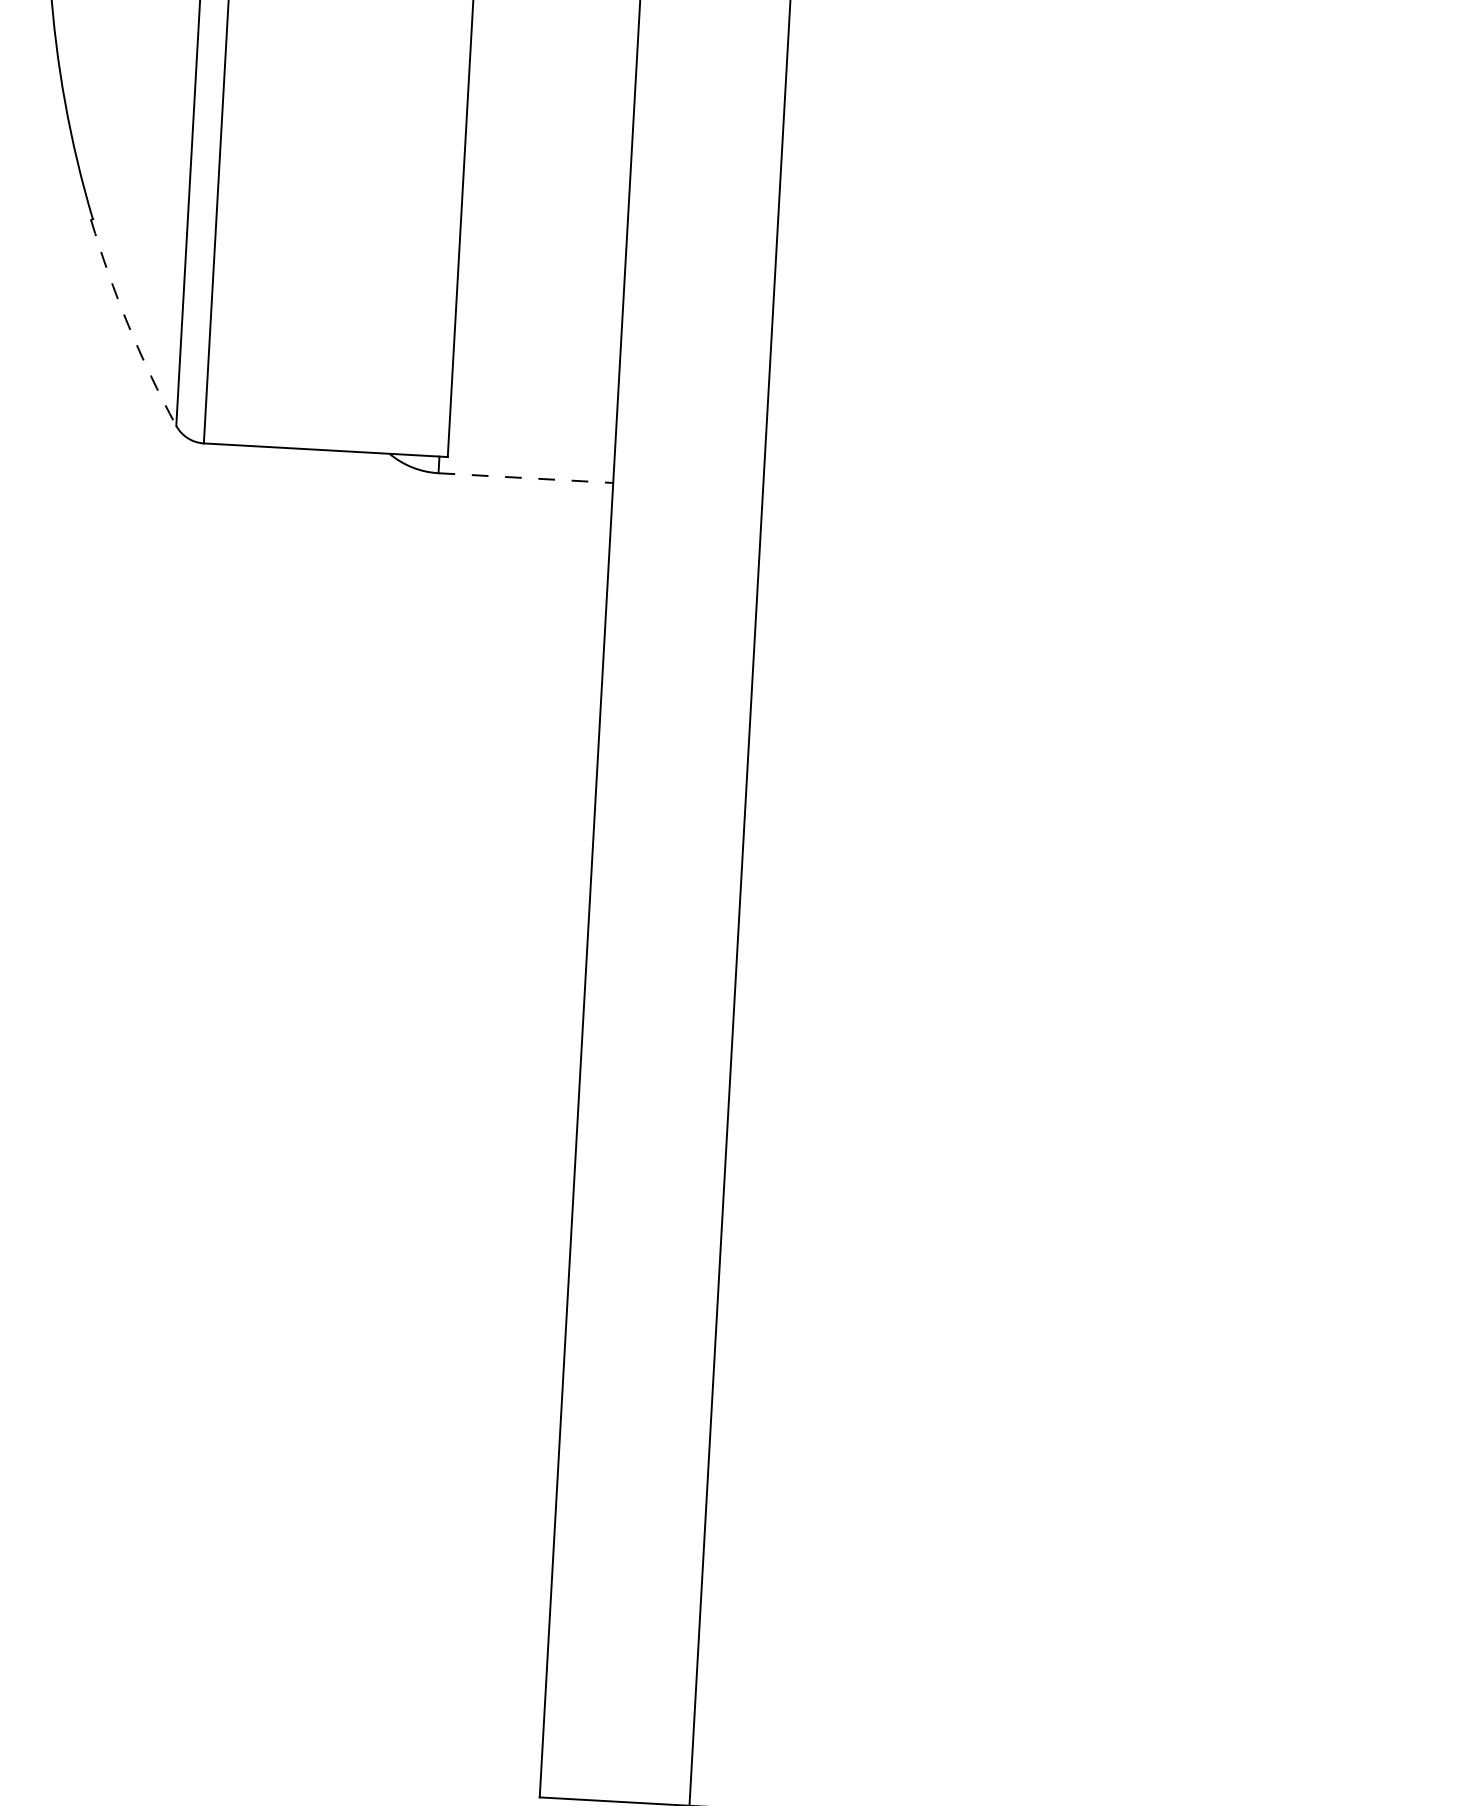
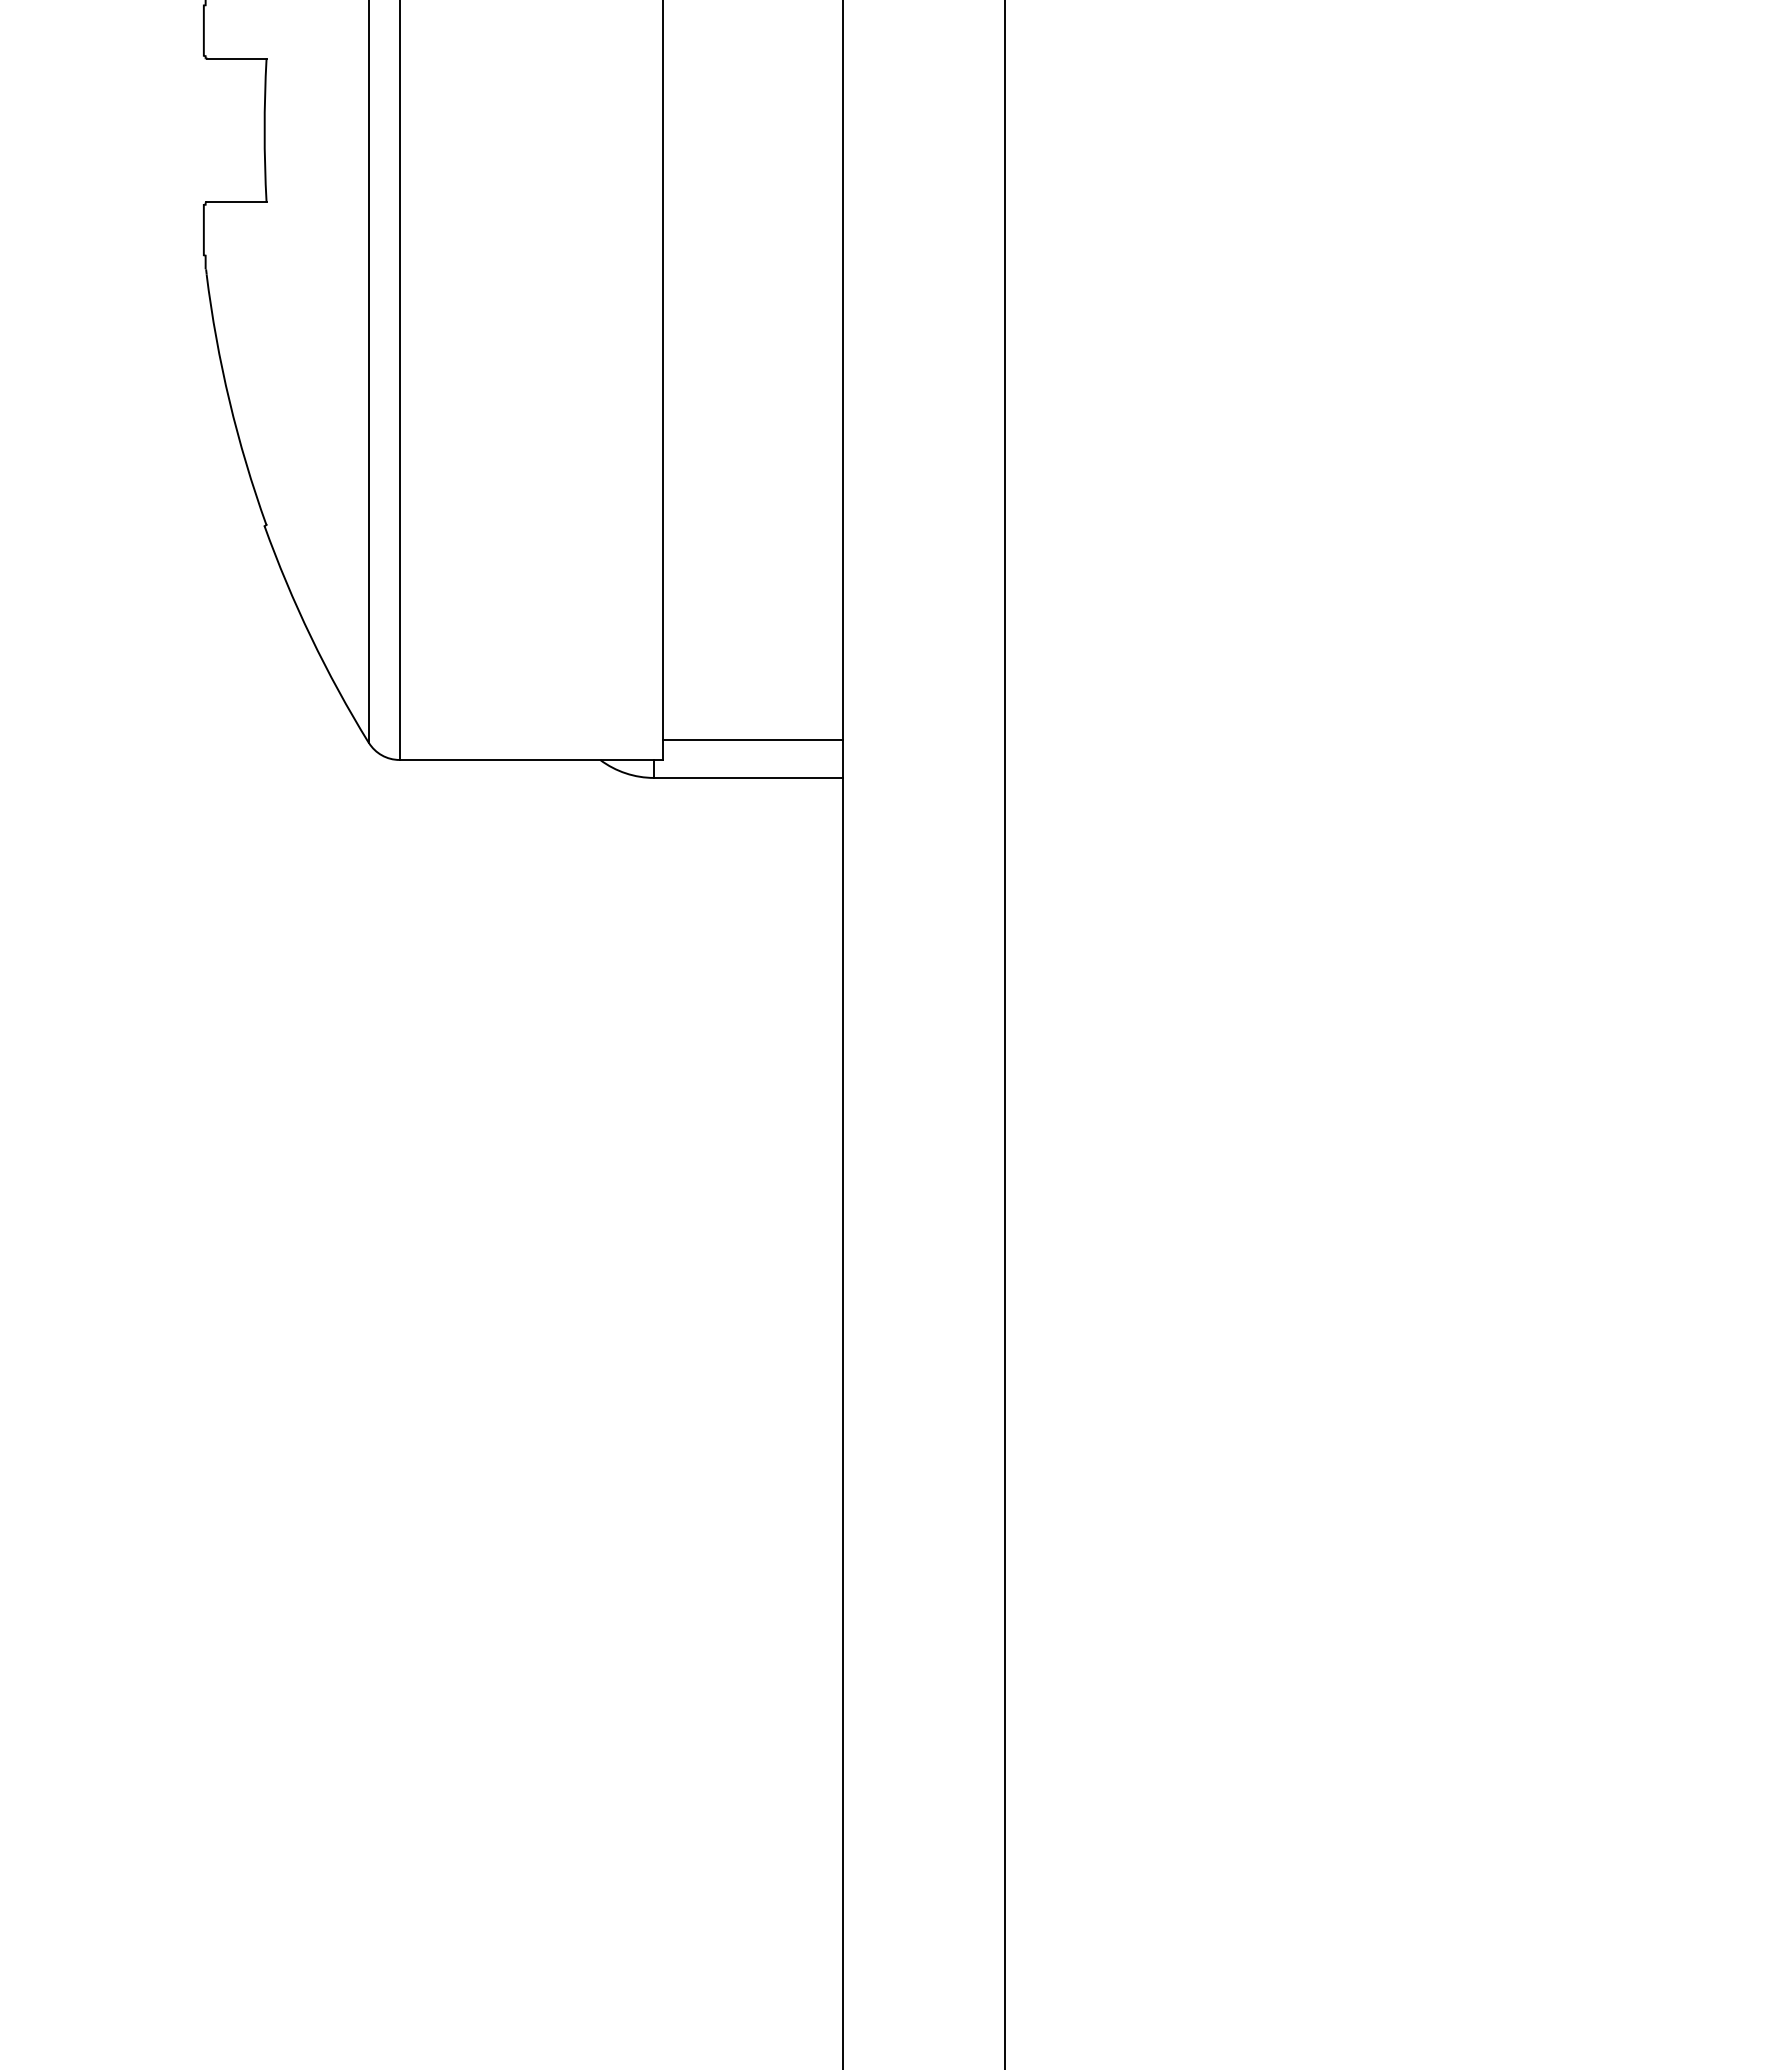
arc: (128, 325) -> (311, 637), dashed -> solid
line: (532, 443) -> (753, 740), added
line: (526, 477) -> (749, 777), dashed -> solid

